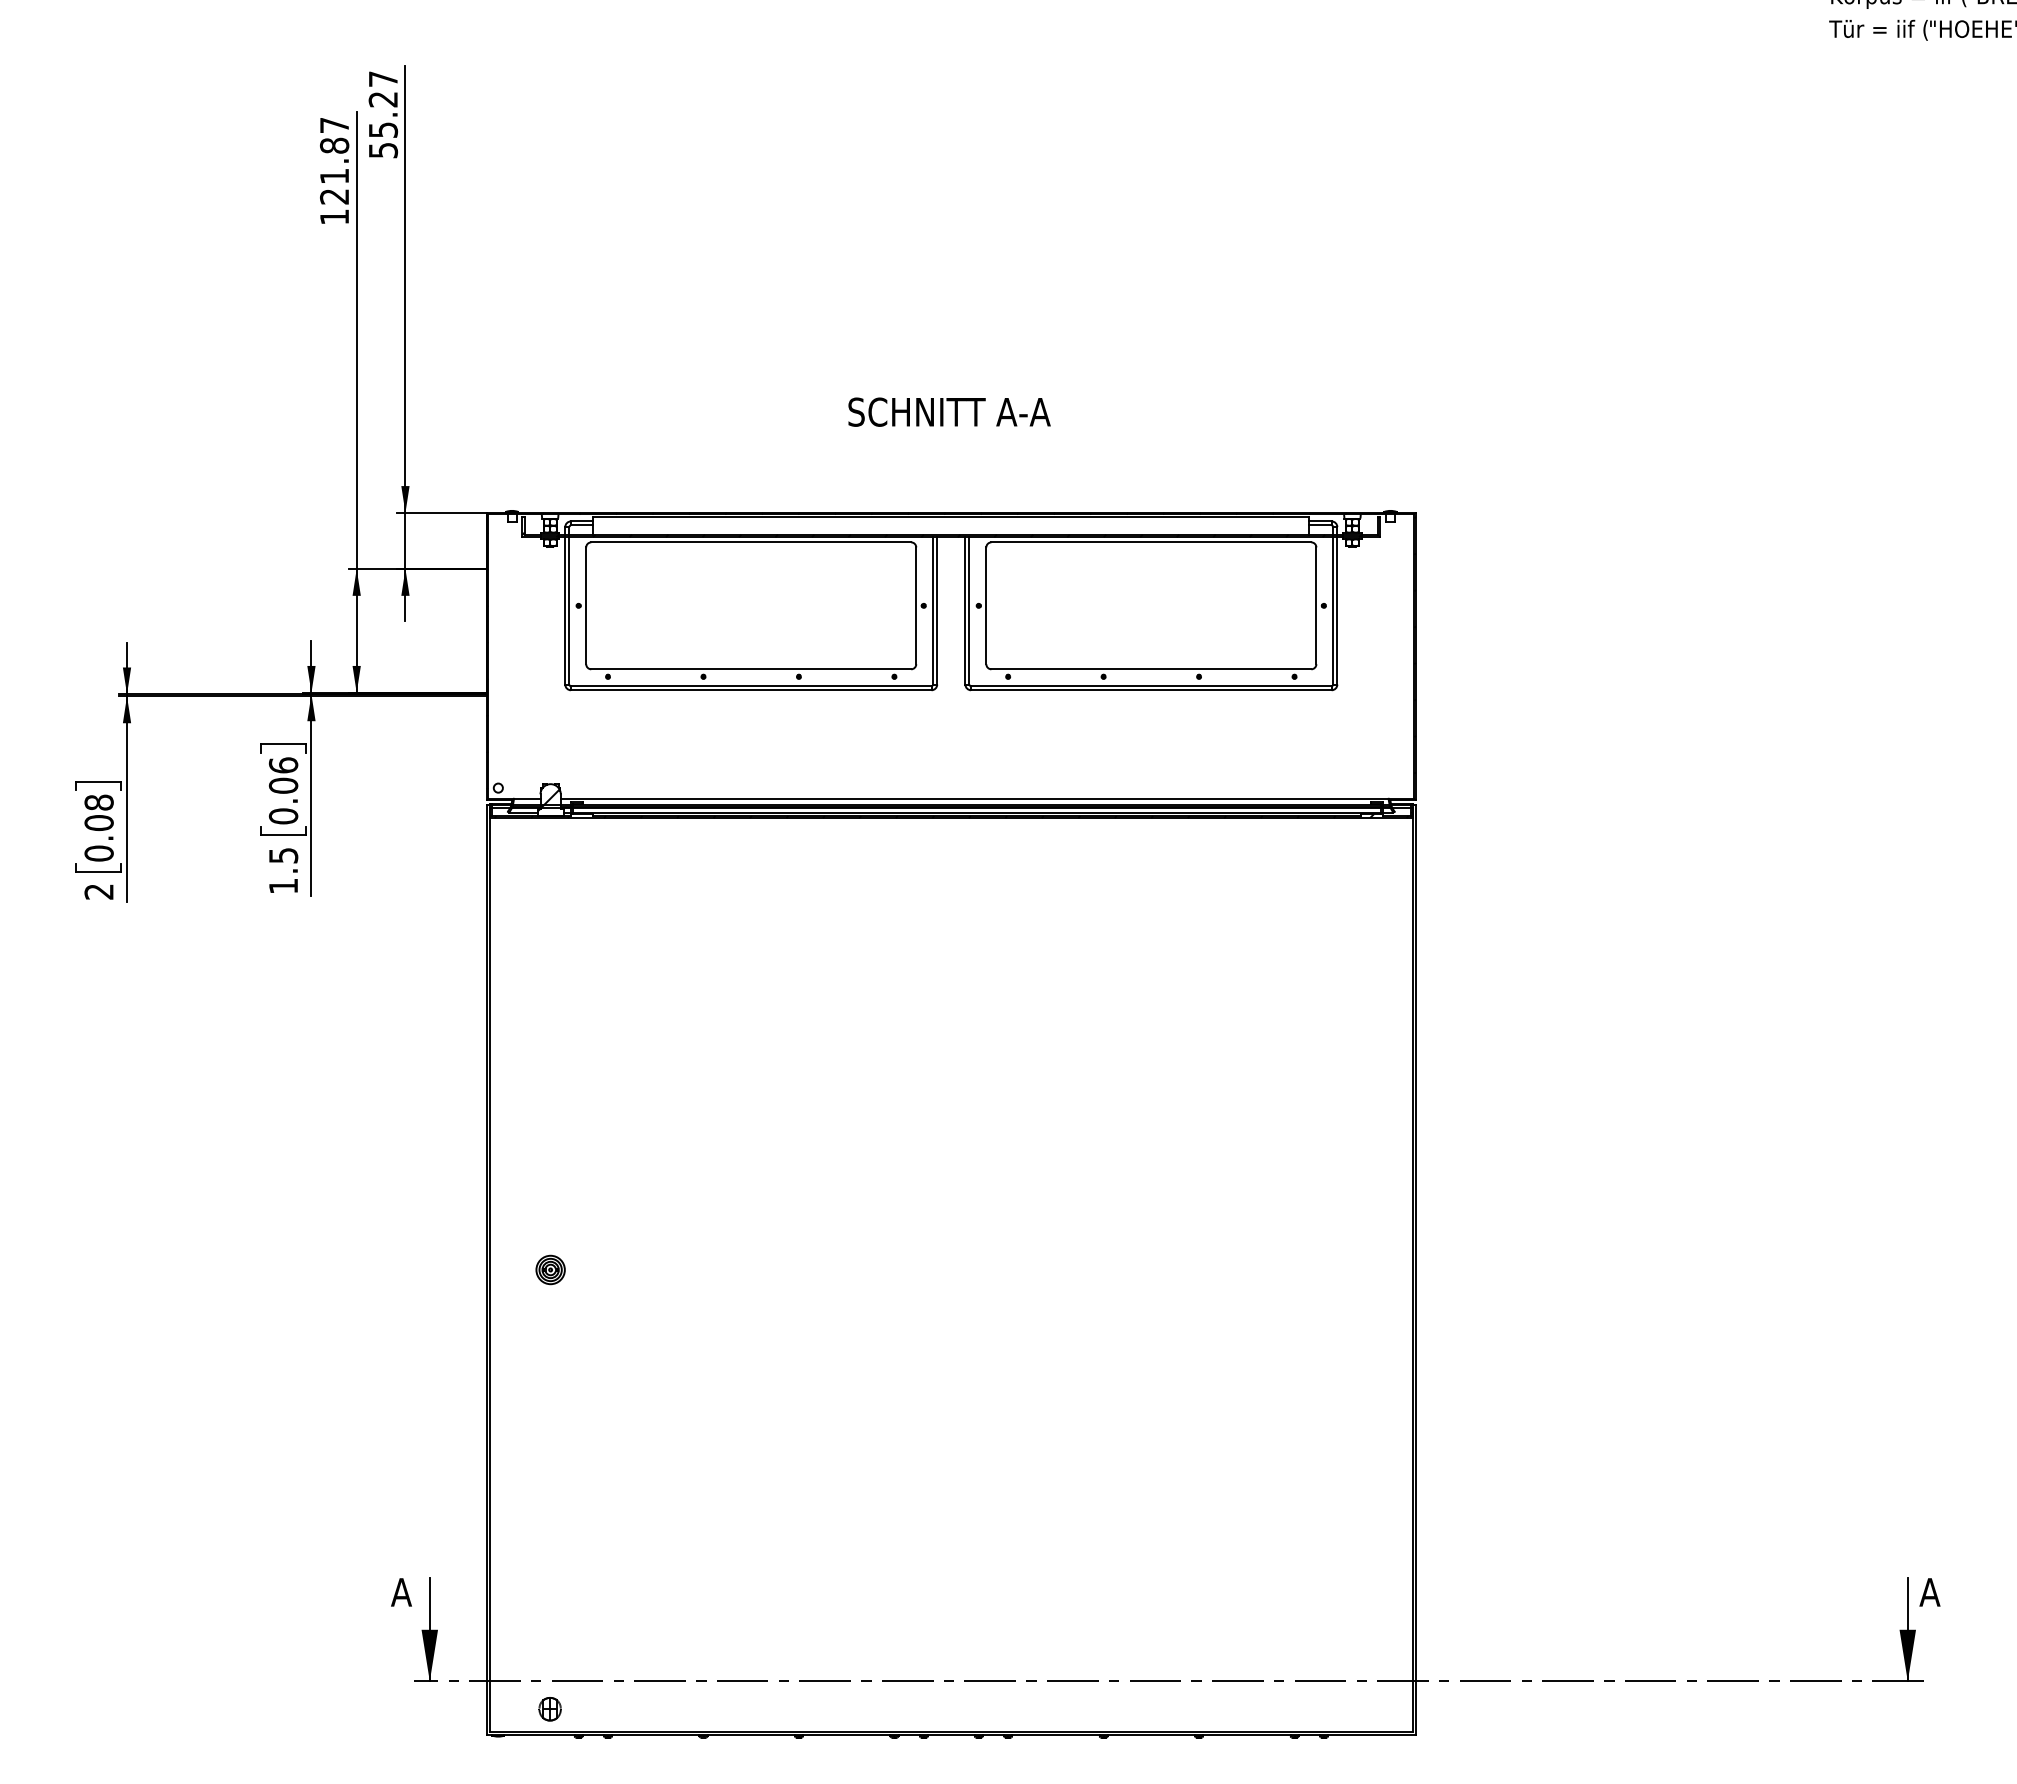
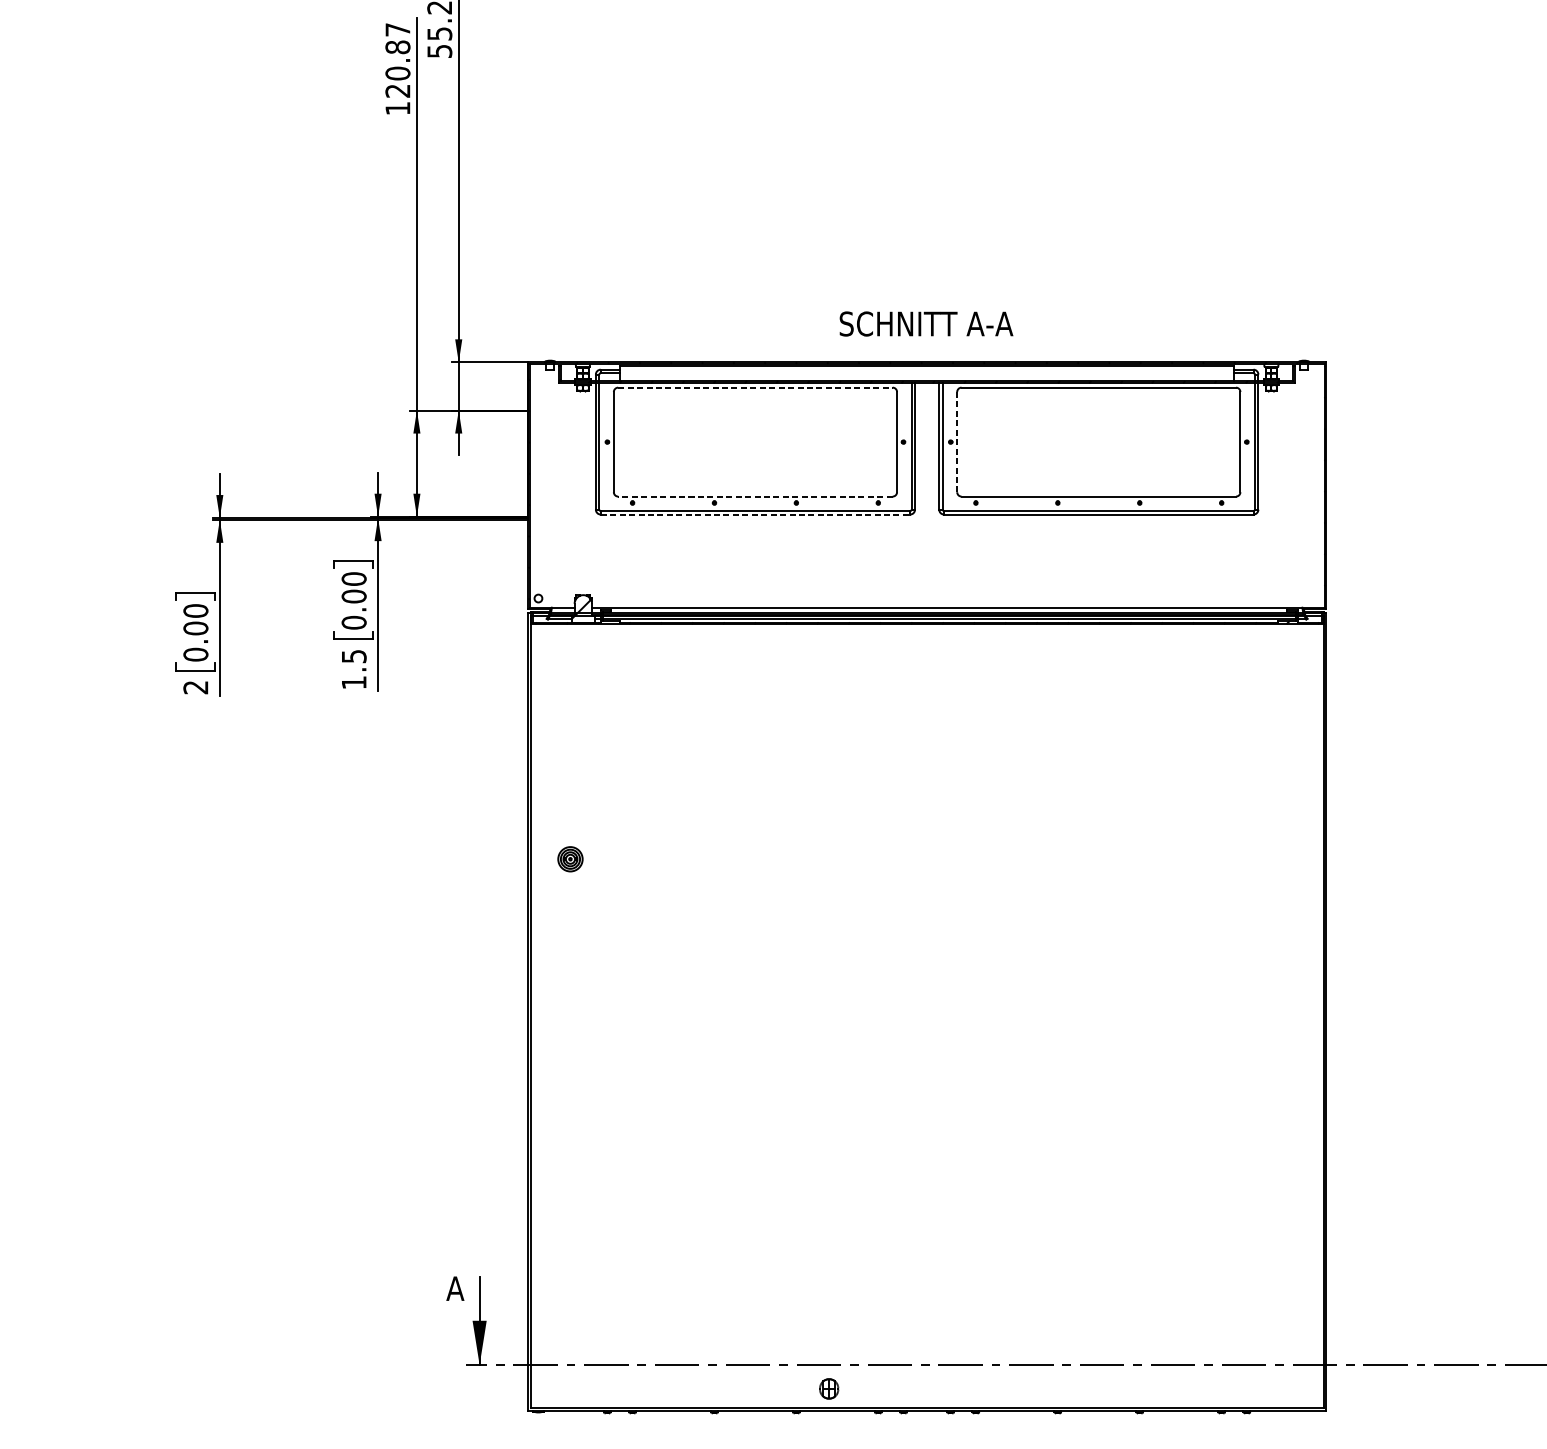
text: (334, 176) -> (397, 73), 121.87 -> 120.87
text: (949, 411) -> (926, 323), moved
line: (751, 542) -> (755, 387), solid -> dashed
line: (986, 606) -> (957, 442), solid -> dashed
line: (751, 669) -> (755, 496), solid -> dashed
line: (751, 690) -> (755, 514), solid -> dashed
text: (283, 765) -> (354, 579), 0.06 -> 0.00
text: (99, 802) -> (196, 610), 0.08 -> 0.00
part: (550, 1269) -> (570, 858), moved
part: (549, 1709) -> (828, 1389), moved

